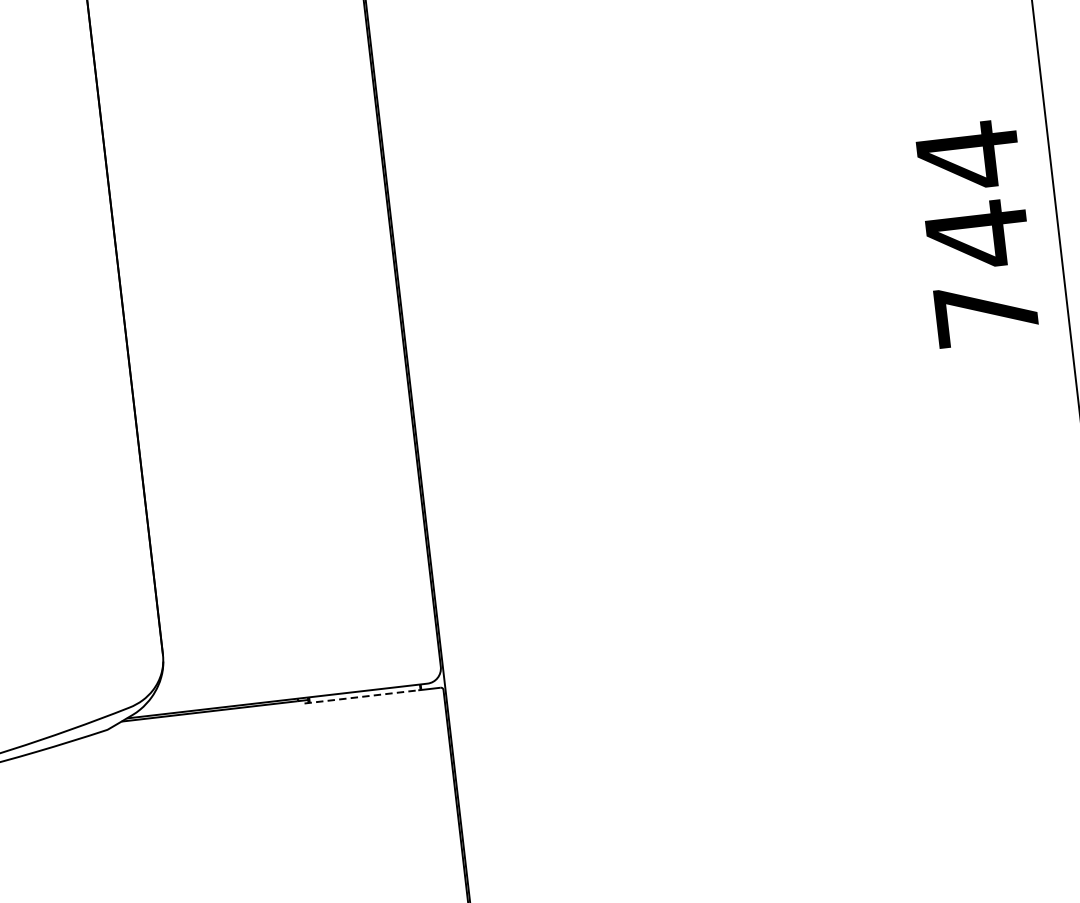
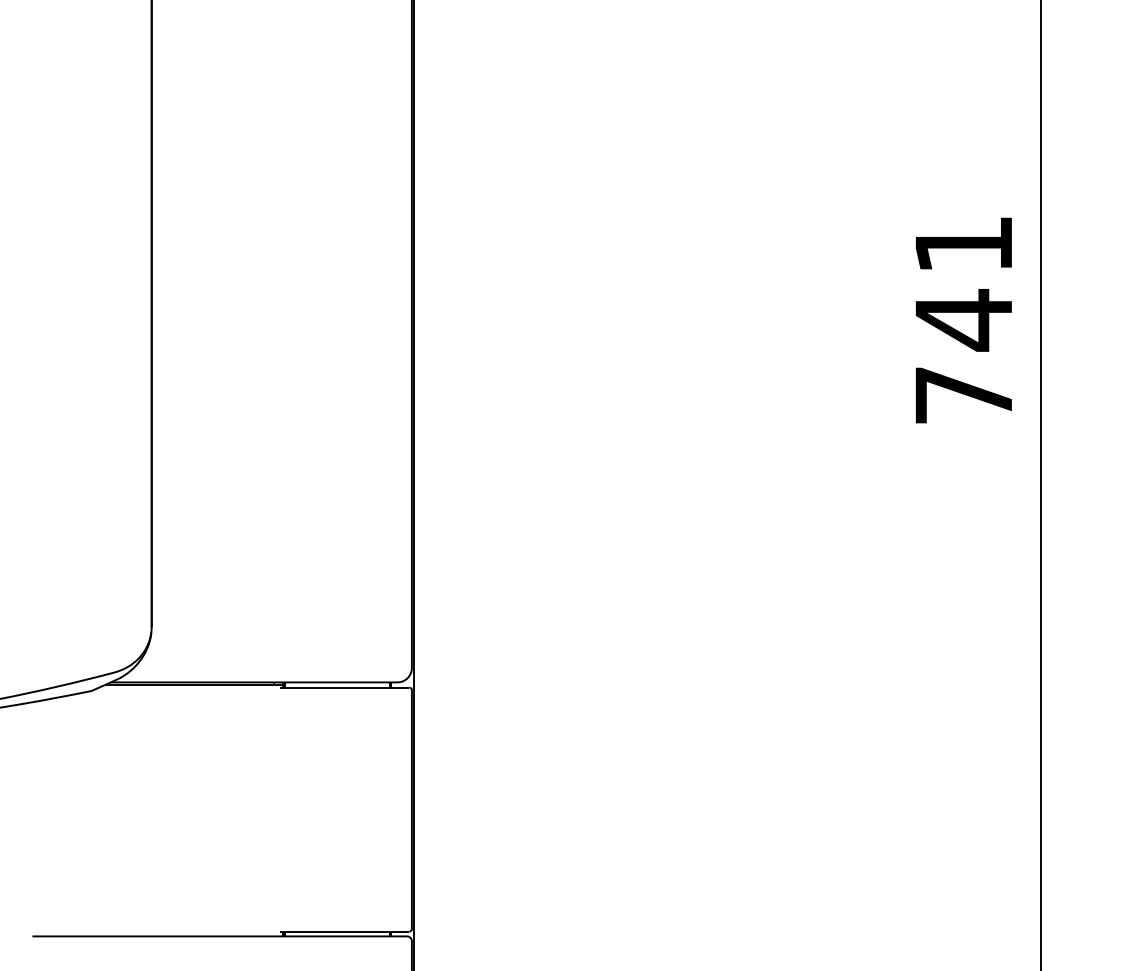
text: (967, 155) -> (963, 244), 744 -> 741
line: (362, 696) -> (334, 687), dashed -> solid

